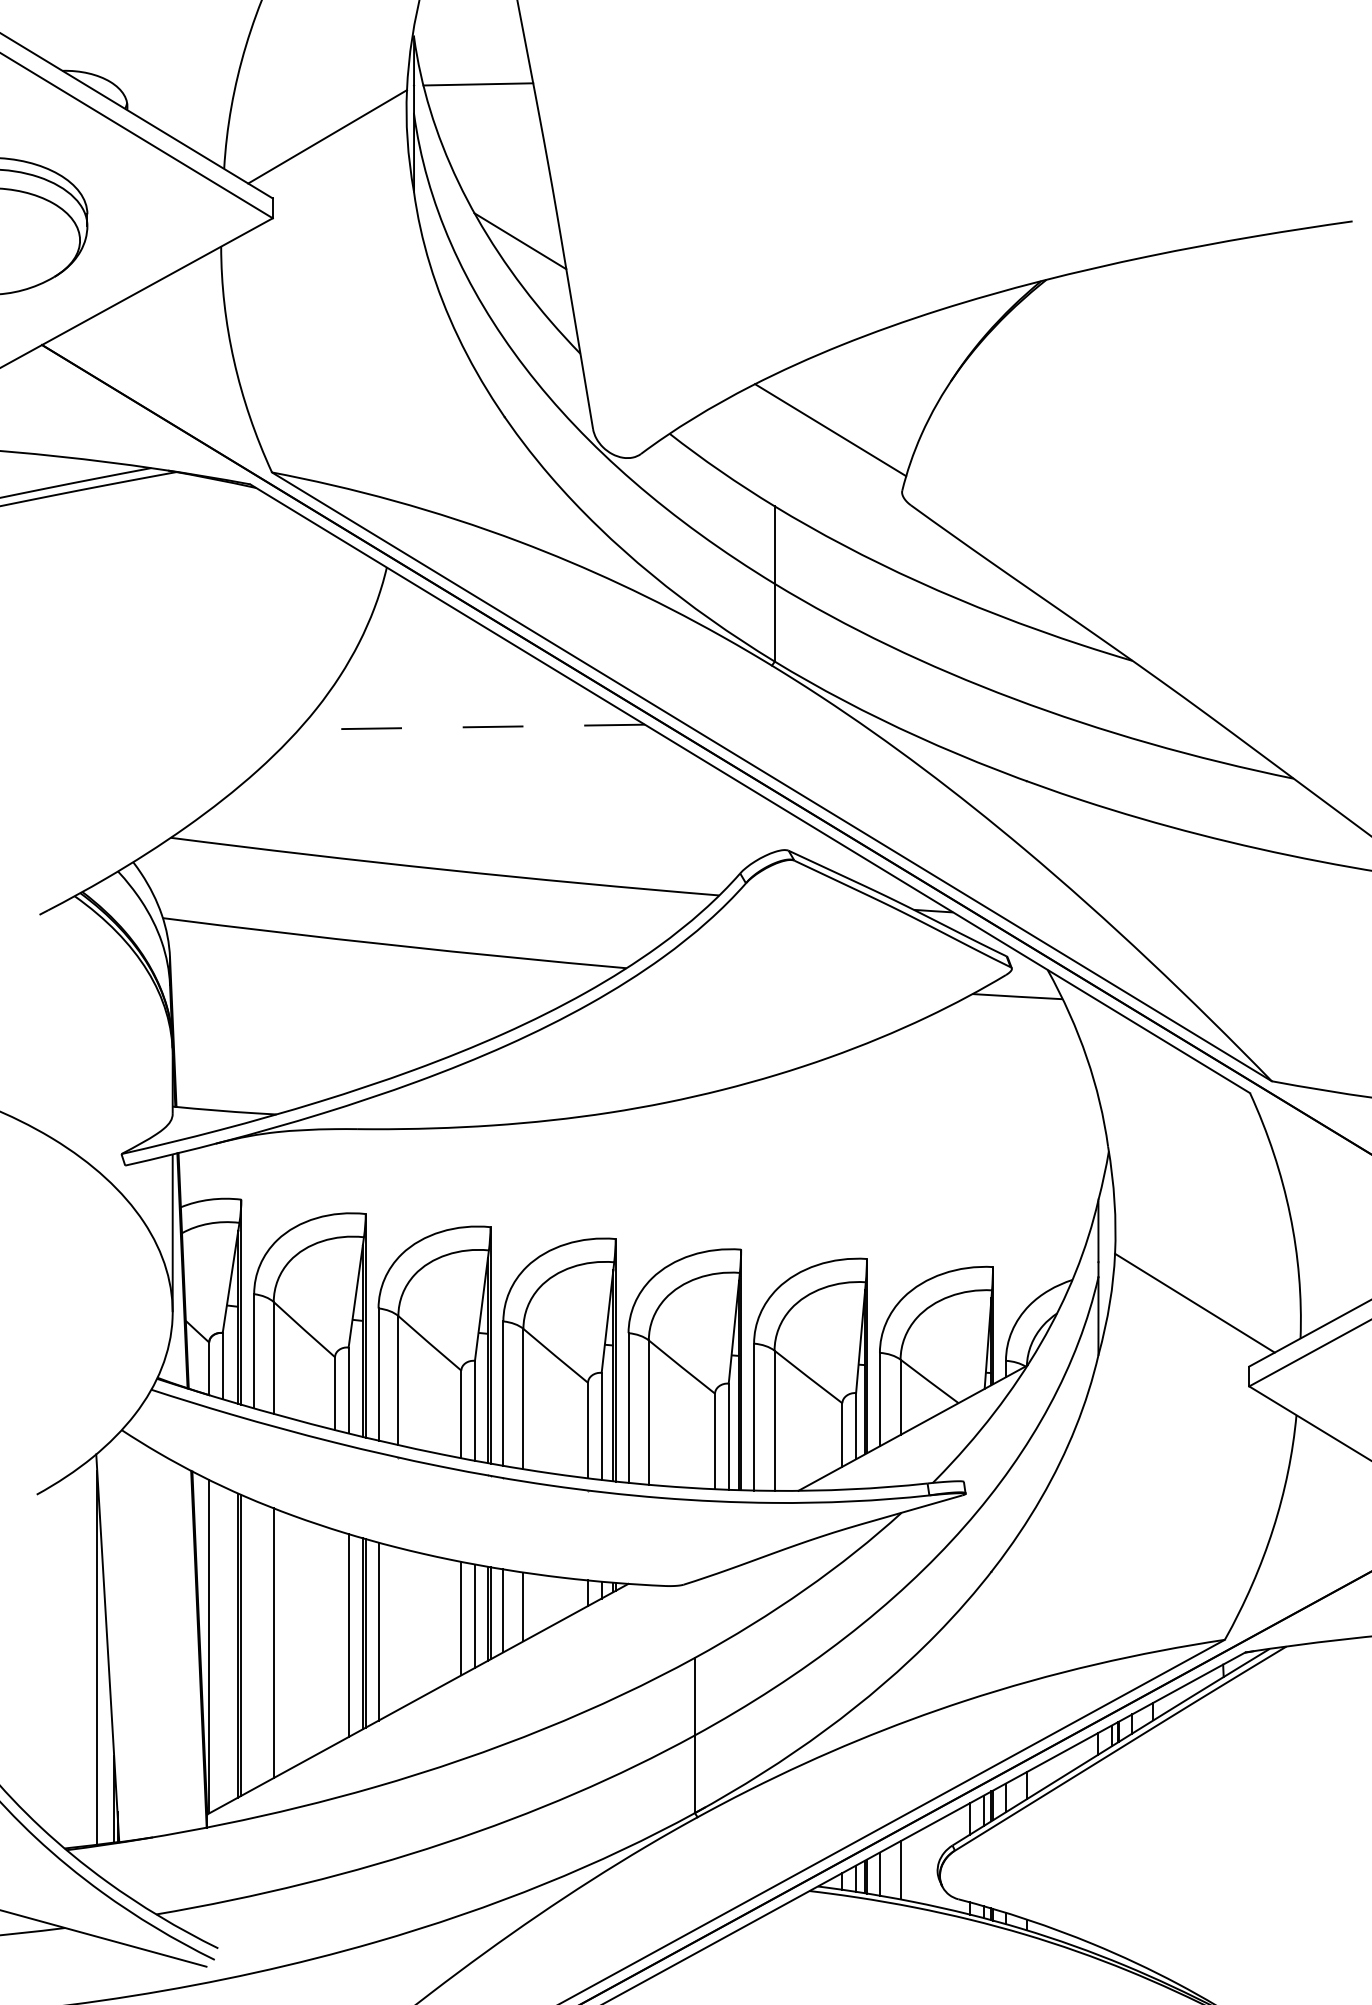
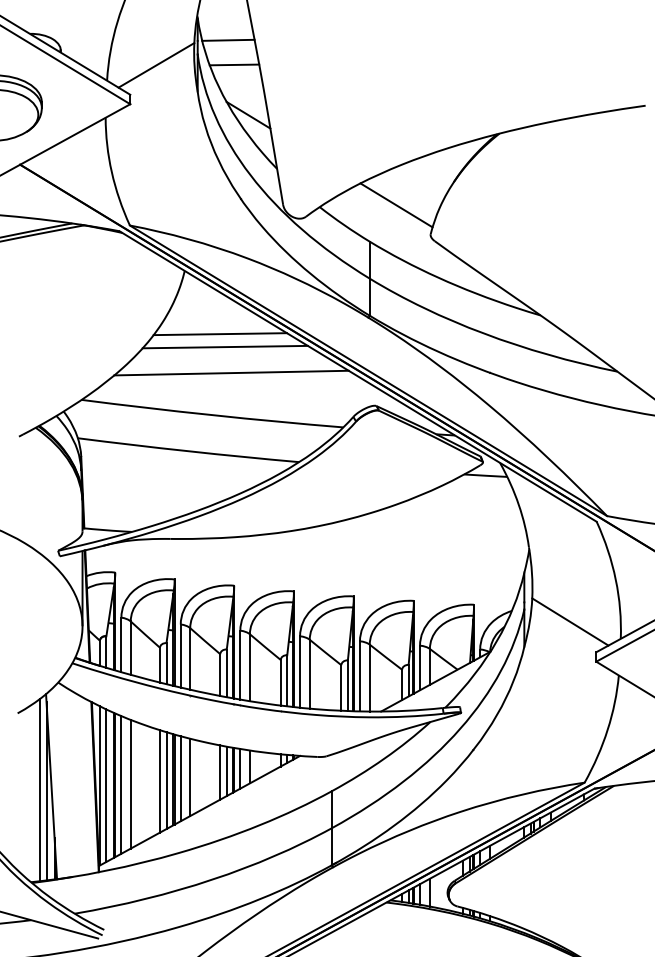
line: (491, 135) -> (234, 64), added
line: (459, 700) -> (219, 334), added
line: (472, 728) -> (225, 347), dashed -> solid
line: (484, 780) -> (231, 372), added
line: (398, 1629) -> (190, 777), added
line: (336, 1637) -> (160, 781), added
line: (254, 1643) -> (121, 784), added
line: (222, 1645) -> (106, 785), added
line: (84, 1654) -> (40, 789), added

